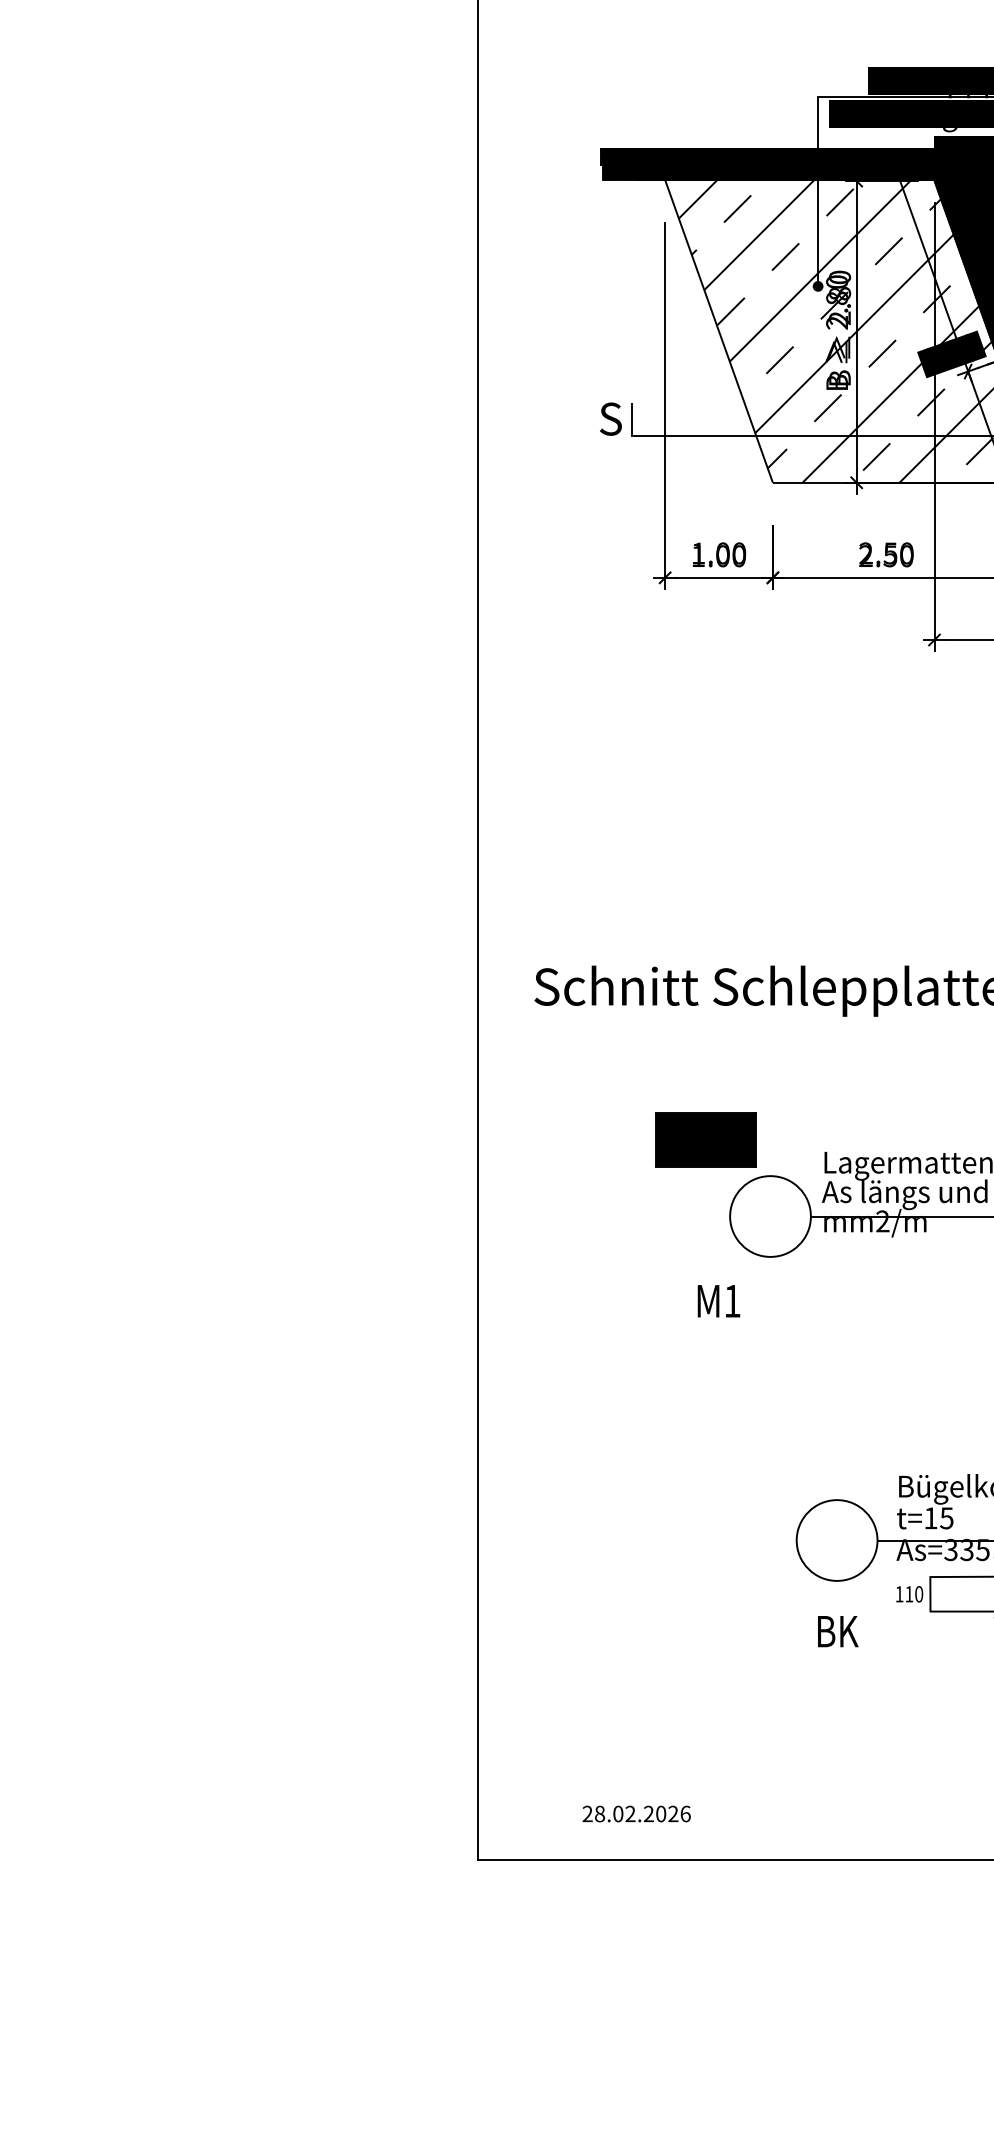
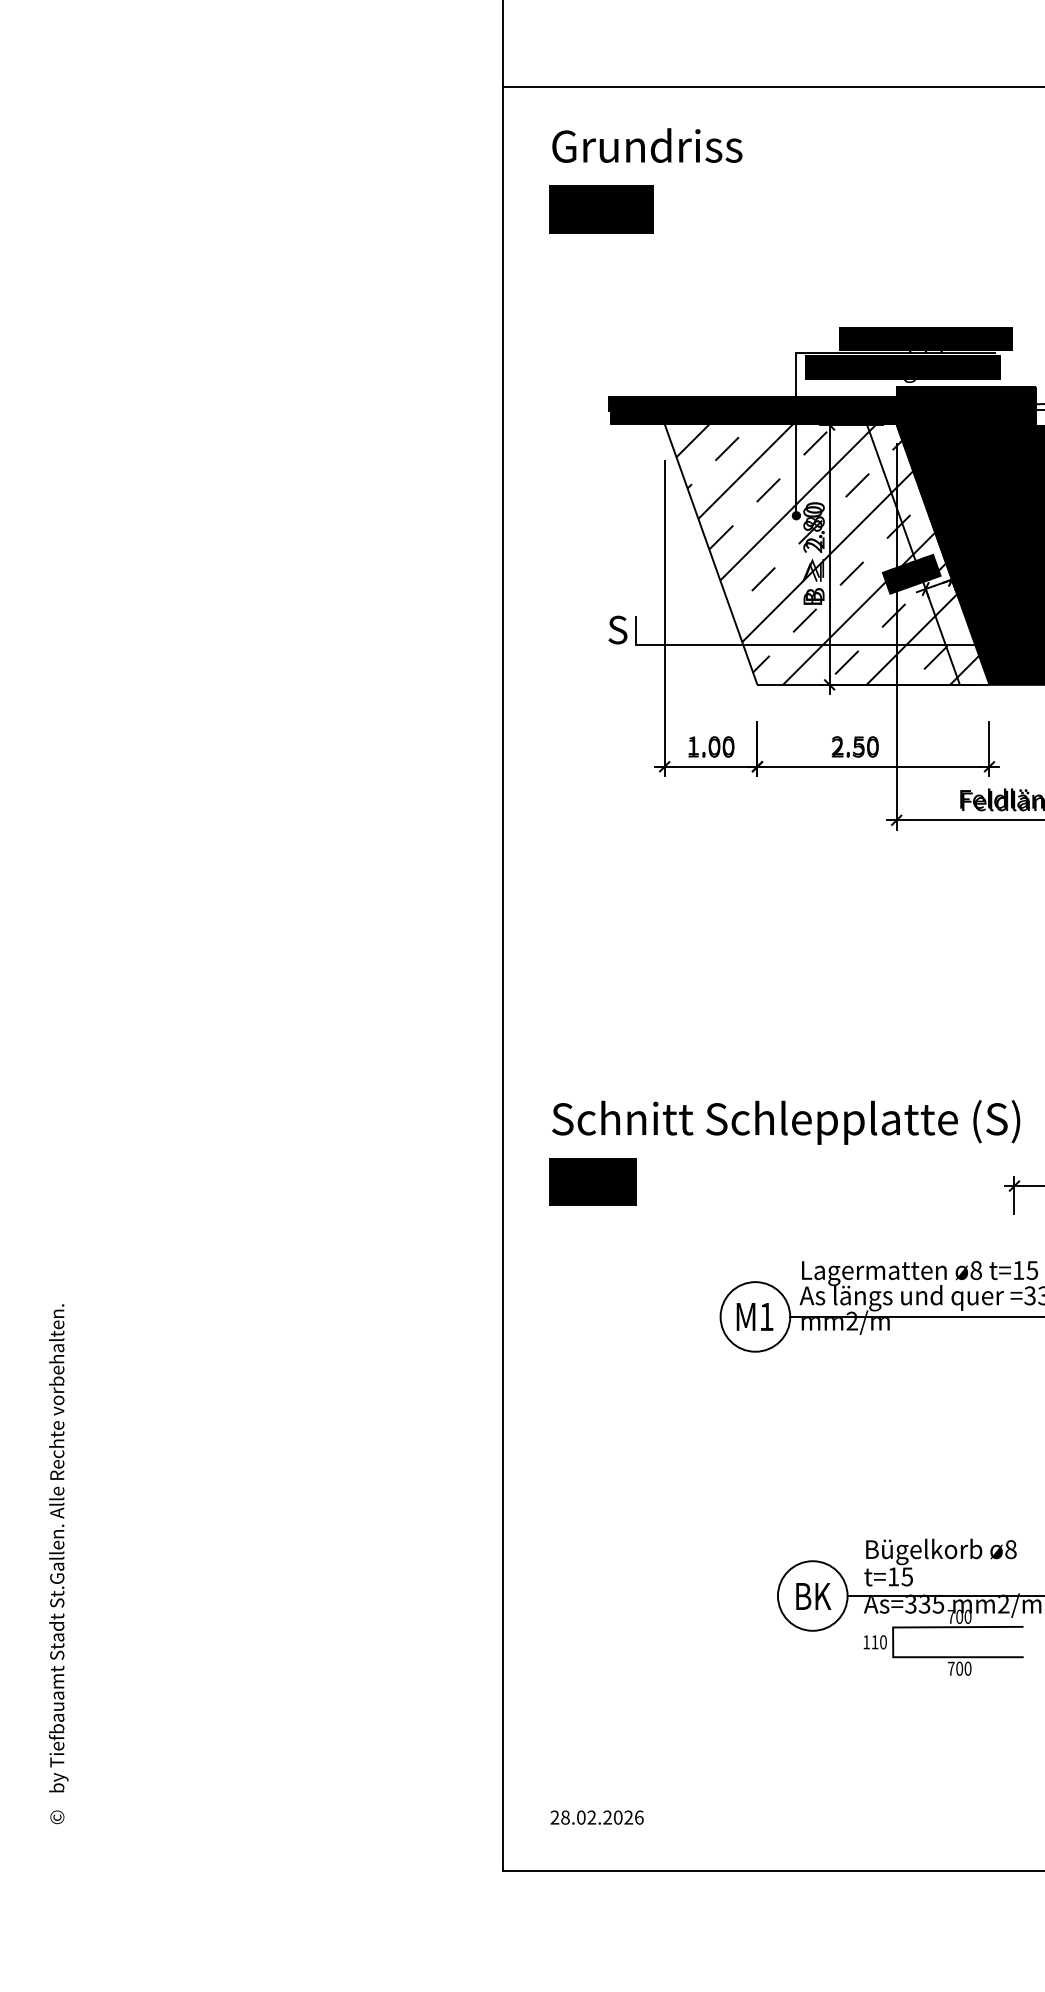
part: (705, 1139) -> (592, 1181), moved
text: (718, 1300) -> (754, 1316), moved
text: (837, 1631) -> (813, 1596), moved
text: (635, 1813) -> (596, 1817), moved

